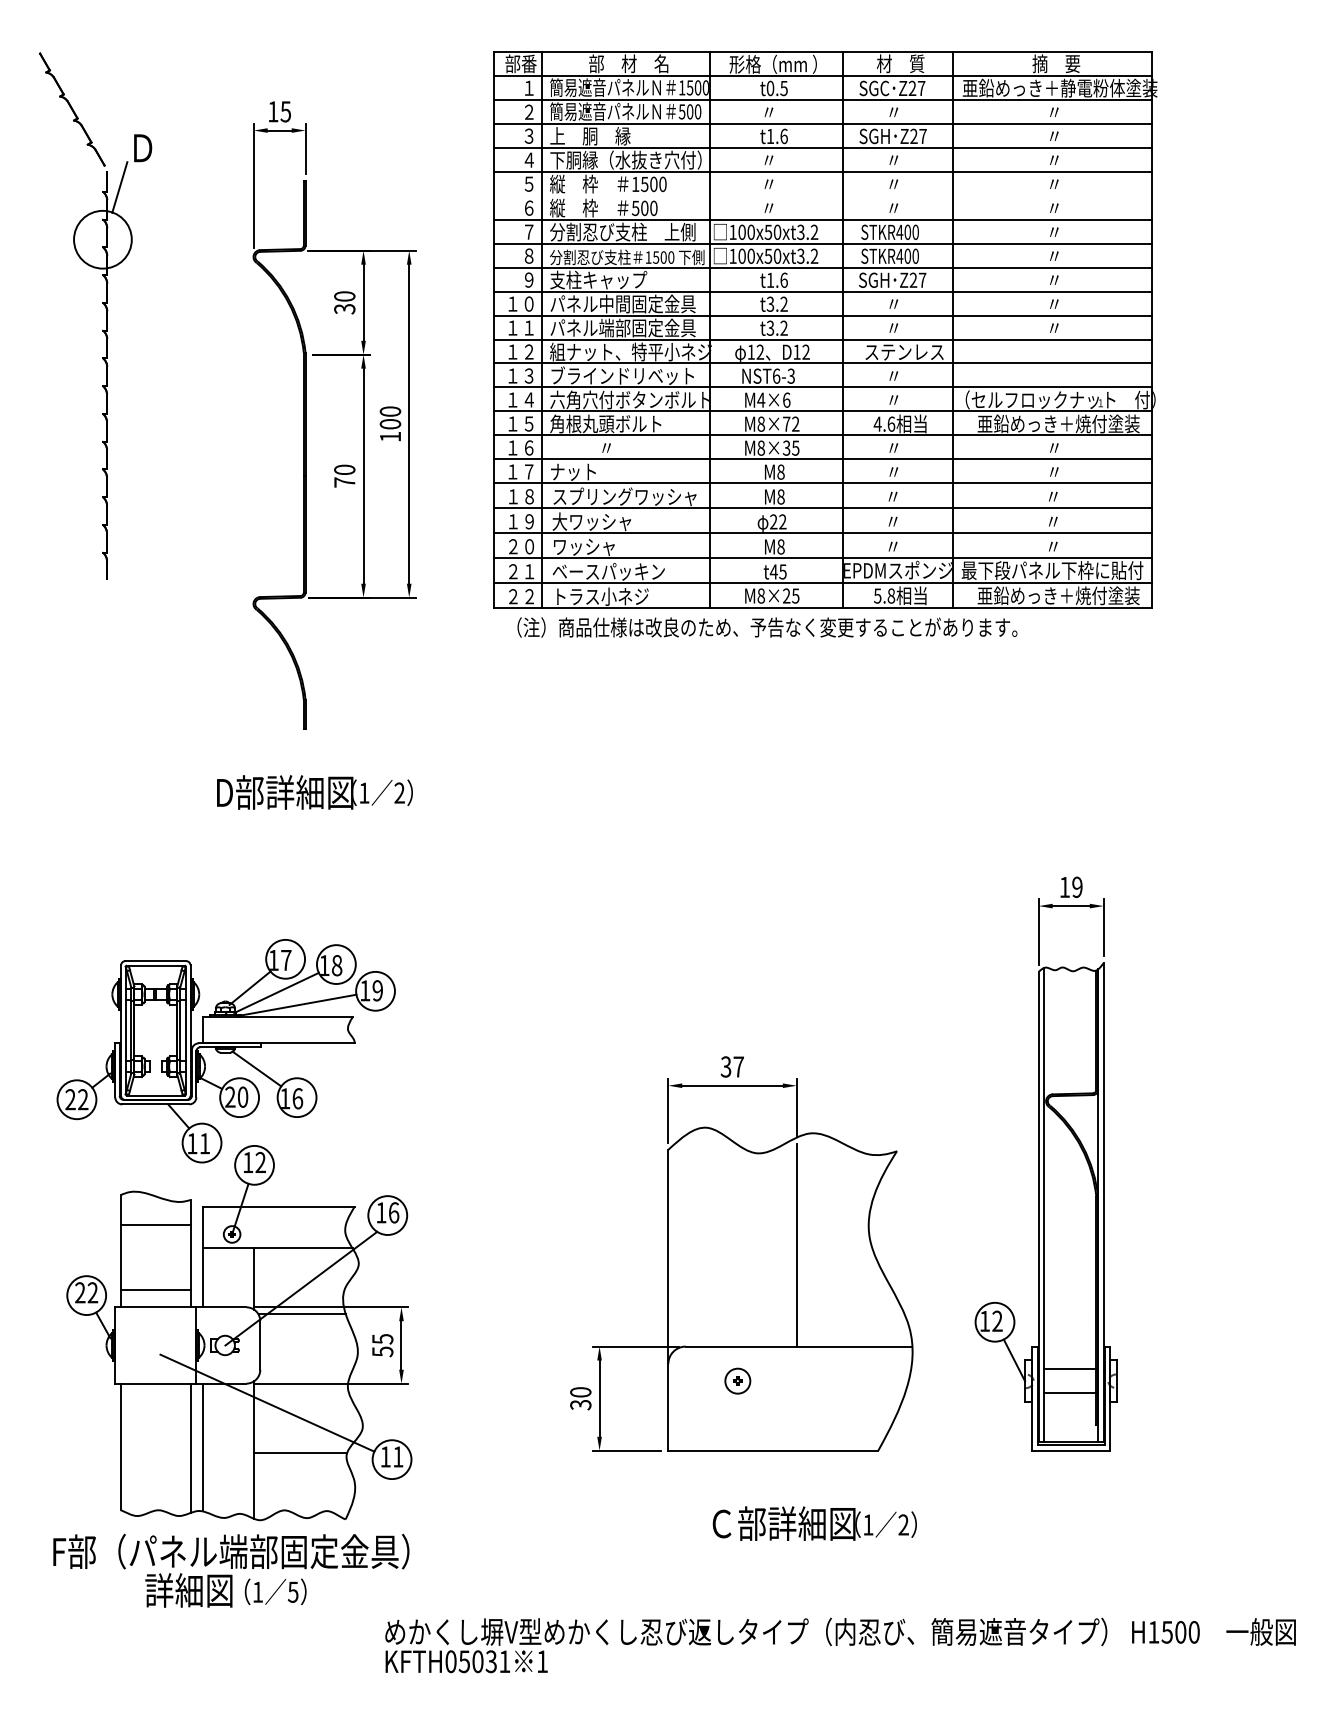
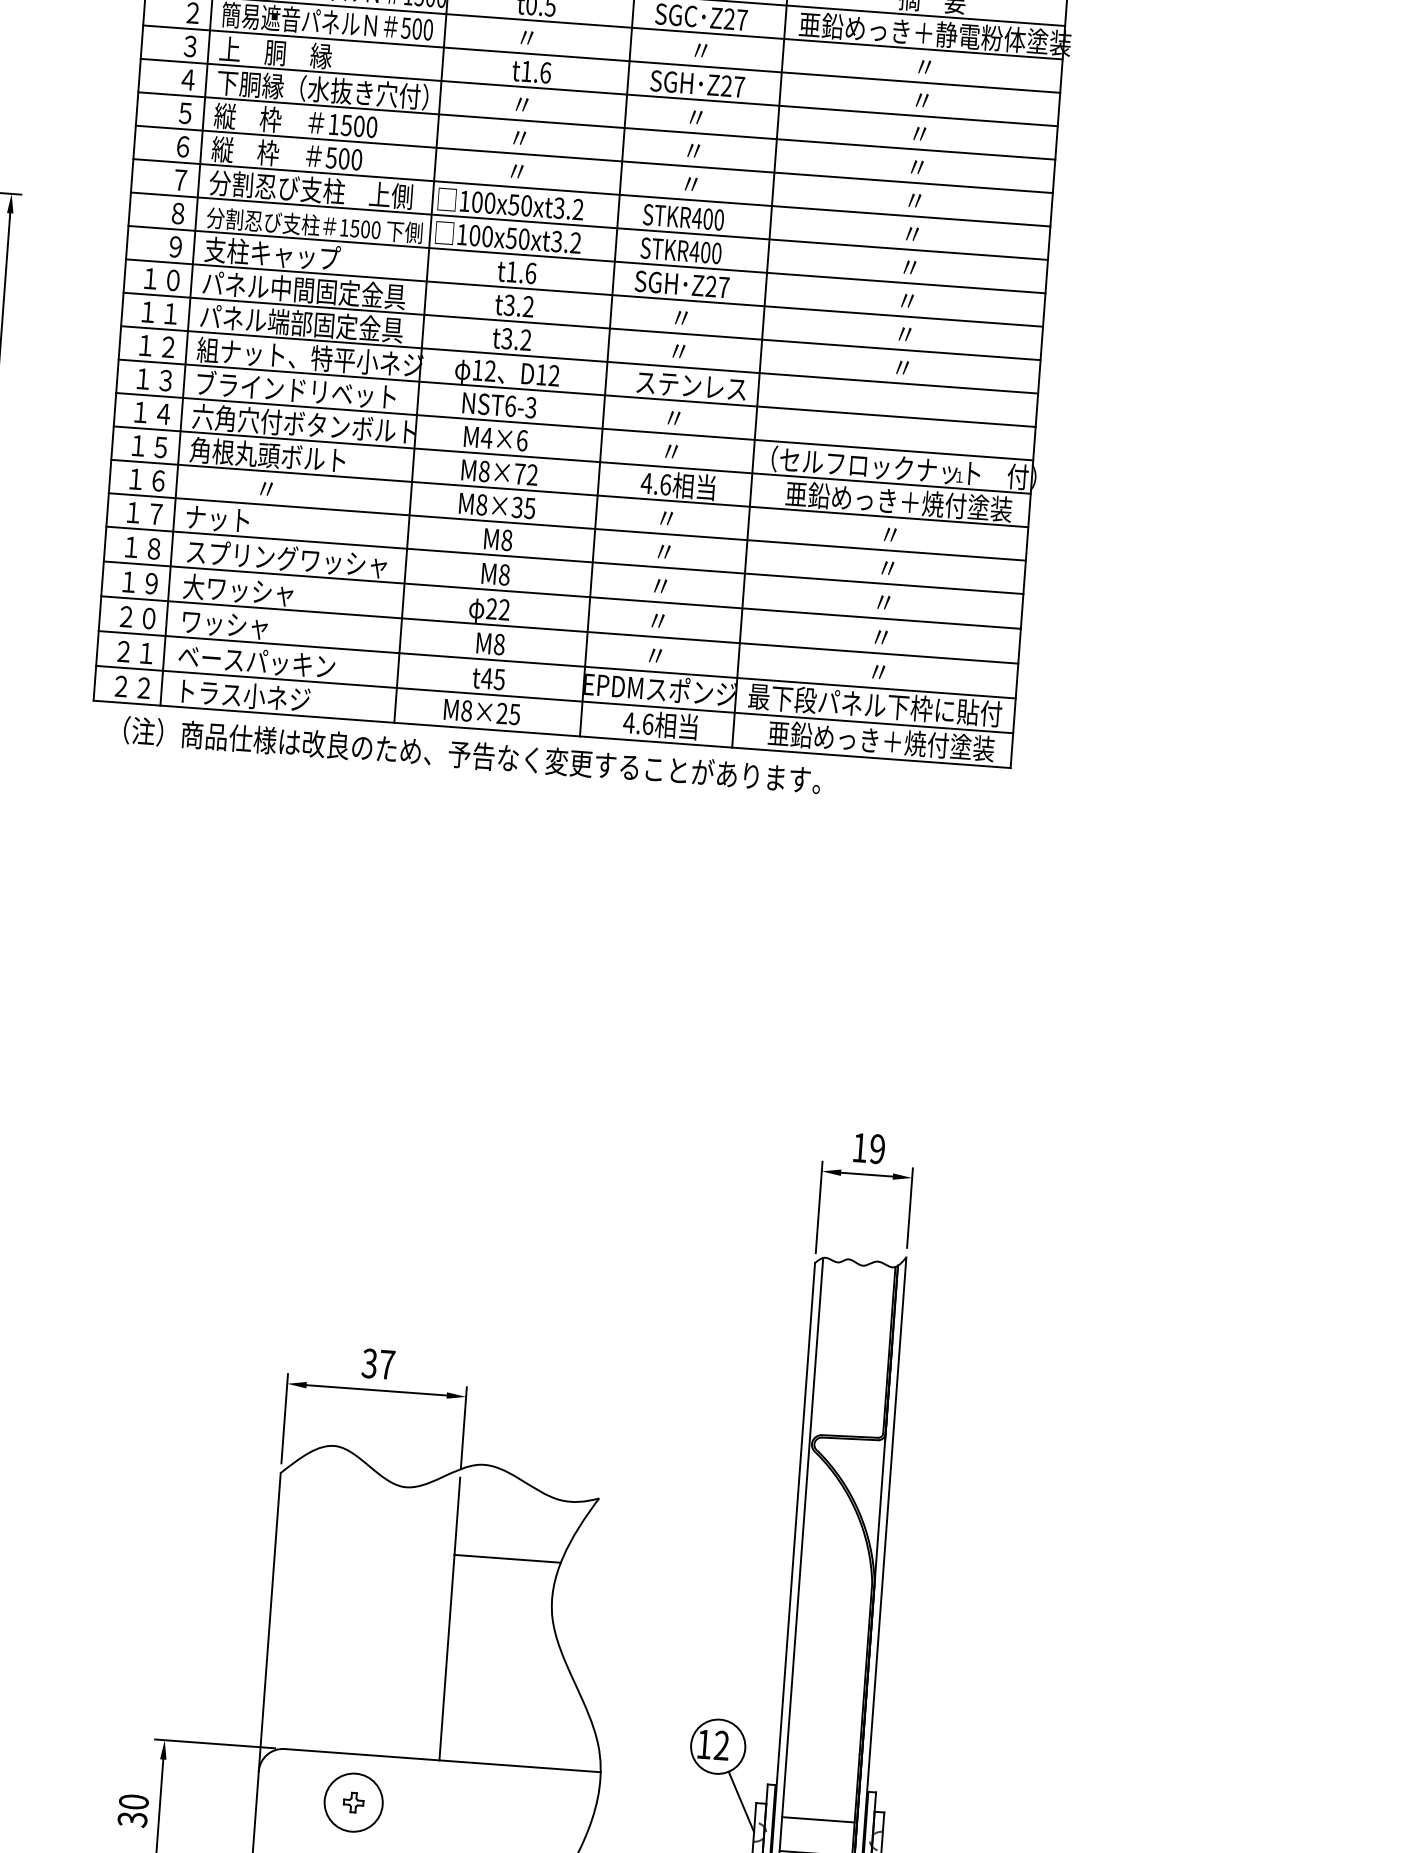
line: (823, 195) -> (594, 159), added
text: (884, 595) -> (638, 722), 5.8 -> 4.6
line: (834, 1199) -> (507, 1559), added
part: (737, 1380) -> (353, 1801), size x1.67

